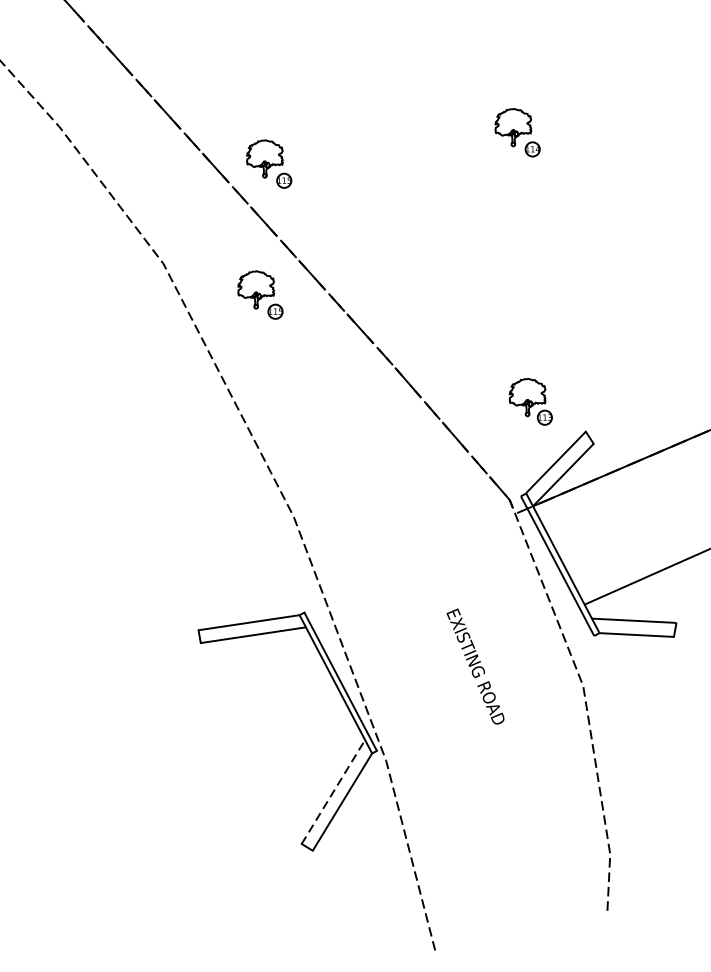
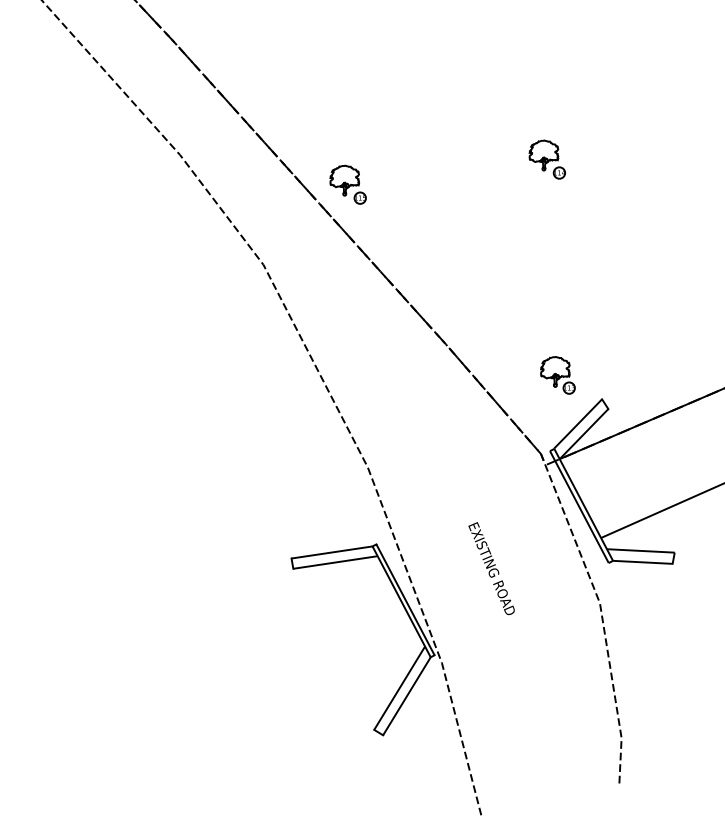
part: (259, 294) -> (340, 289), removed
text: (475, 666) -> (491, 568), moved
line: (333, 792) -> (399, 688), dashed -> solid

